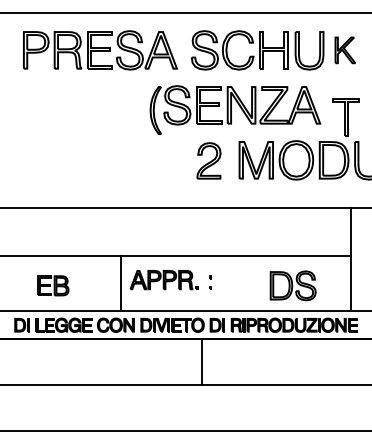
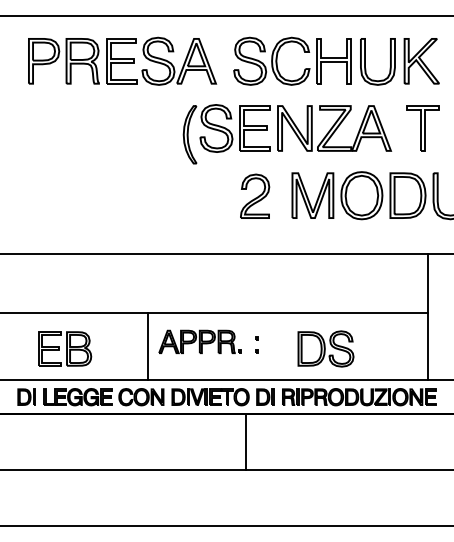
part: (345, 50) -> (421, 61), size x1.43
part: (346, 117) -> (422, 128), moved
part: (53, 285) -> (65, 348), size x1.43
part: (292, 285) -> (325, 348), moved

